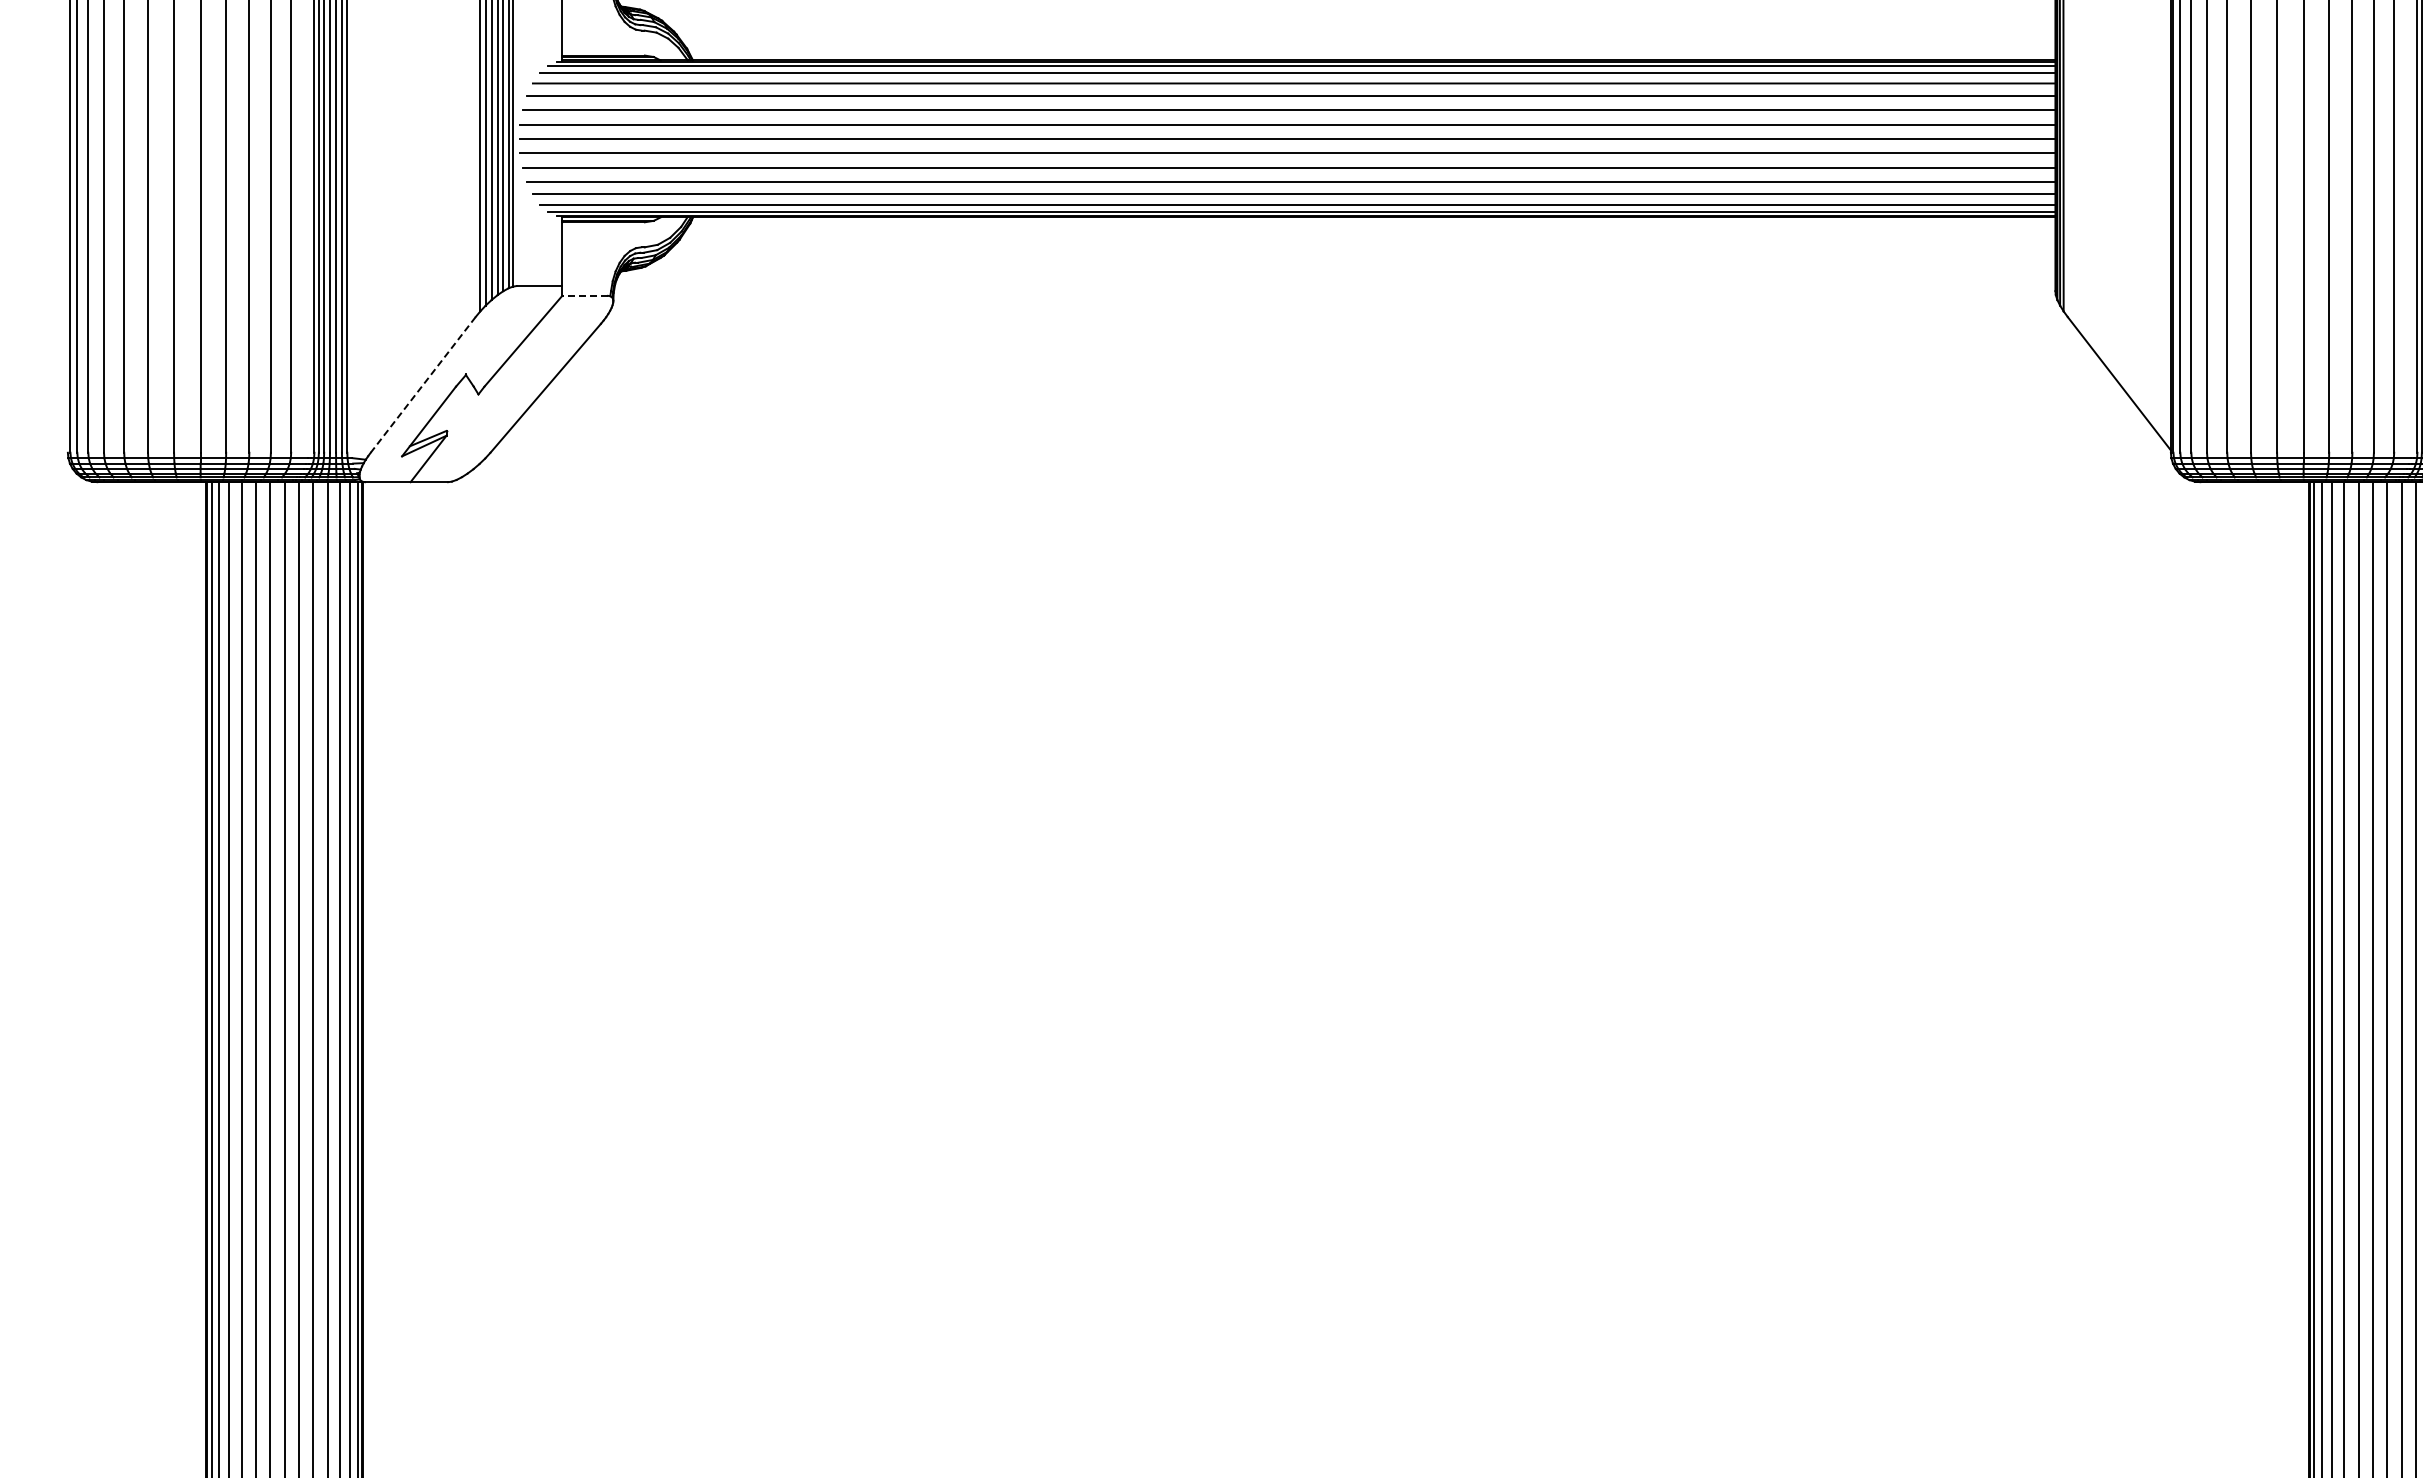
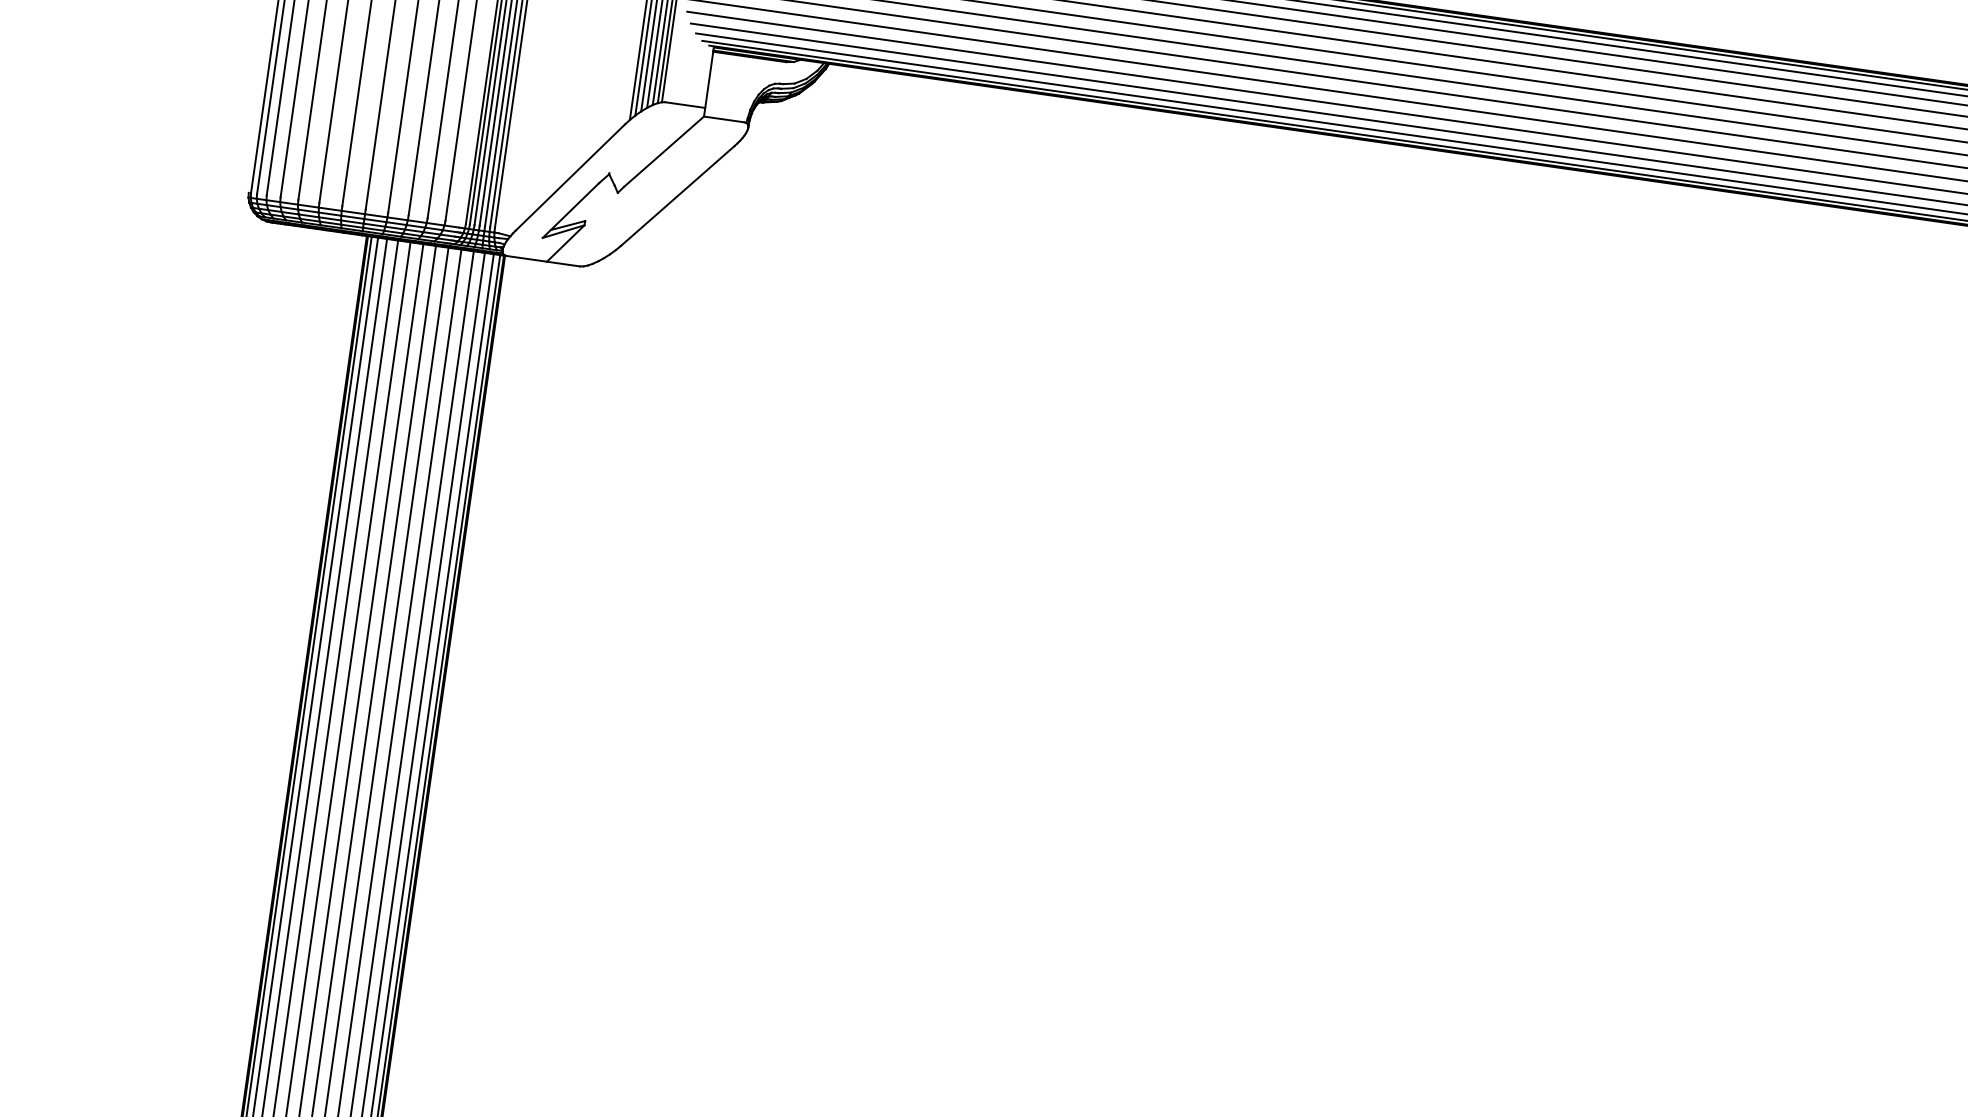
line: (585, 295) -> (724, 119), dashed -> solid
line: (423, 384) -> (570, 177), dashed -> solid

